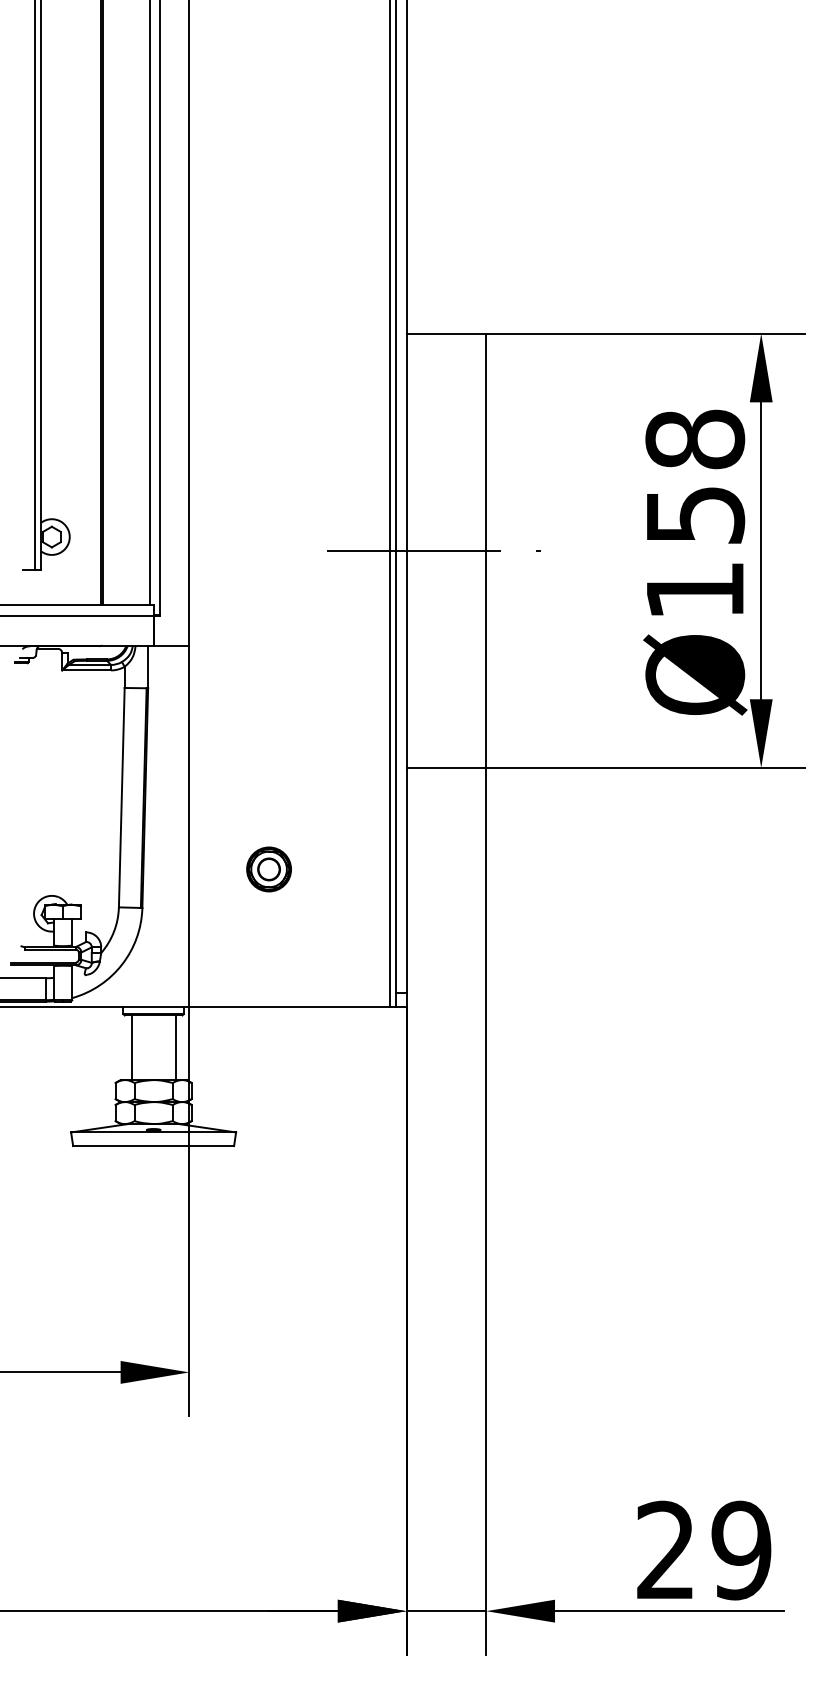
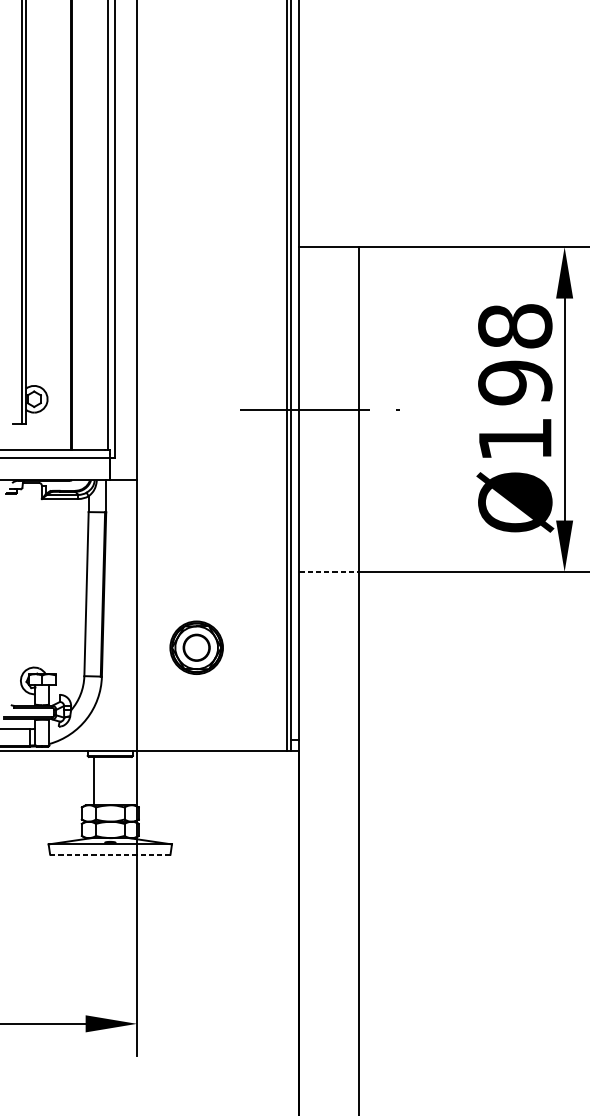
text: (694, 515) -> (514, 383), Ø158 -> Ø198
line: (446, 768) -> (329, 572), solid -> dashed
part: (268, 869) -> (196, 647), size x1.6
line: (175, 1047) -> (126, 780), removed
line: (154, 1146) -> (110, 854), solid -> dashed

